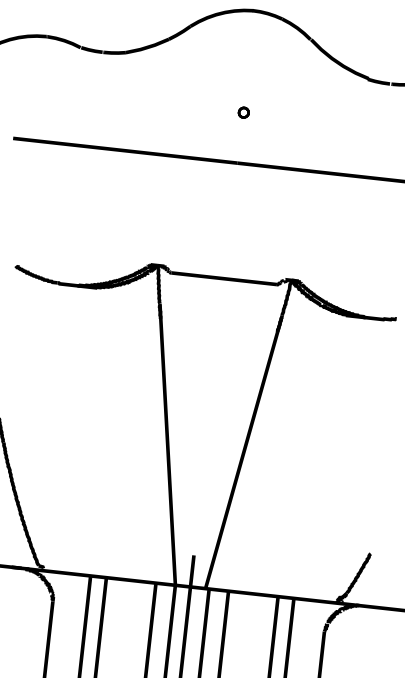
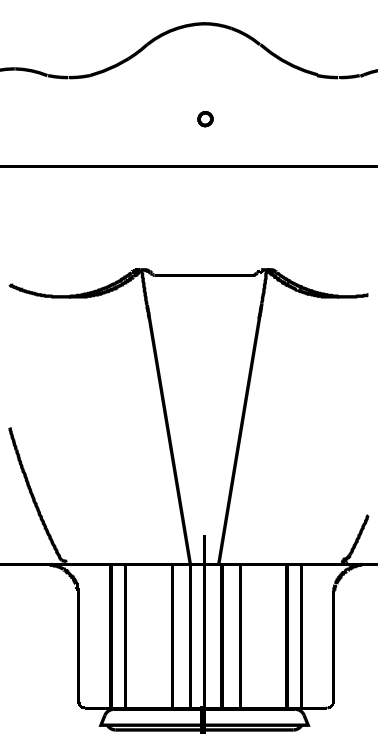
part: (243, 112) -> (205, 119), size x1.43

